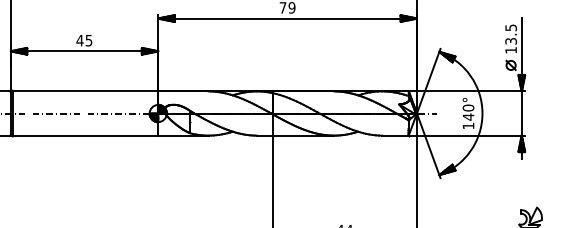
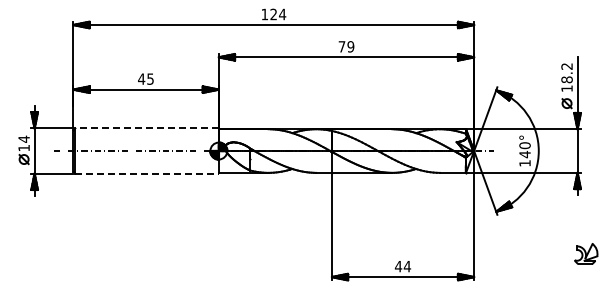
text: (510, 34) -> (566, 73), 13.5 -> 18.2
line: (85, 90) -> (147, 128), solid -> dashed
line: (85, 136) -> (147, 173), solid -> dashed

